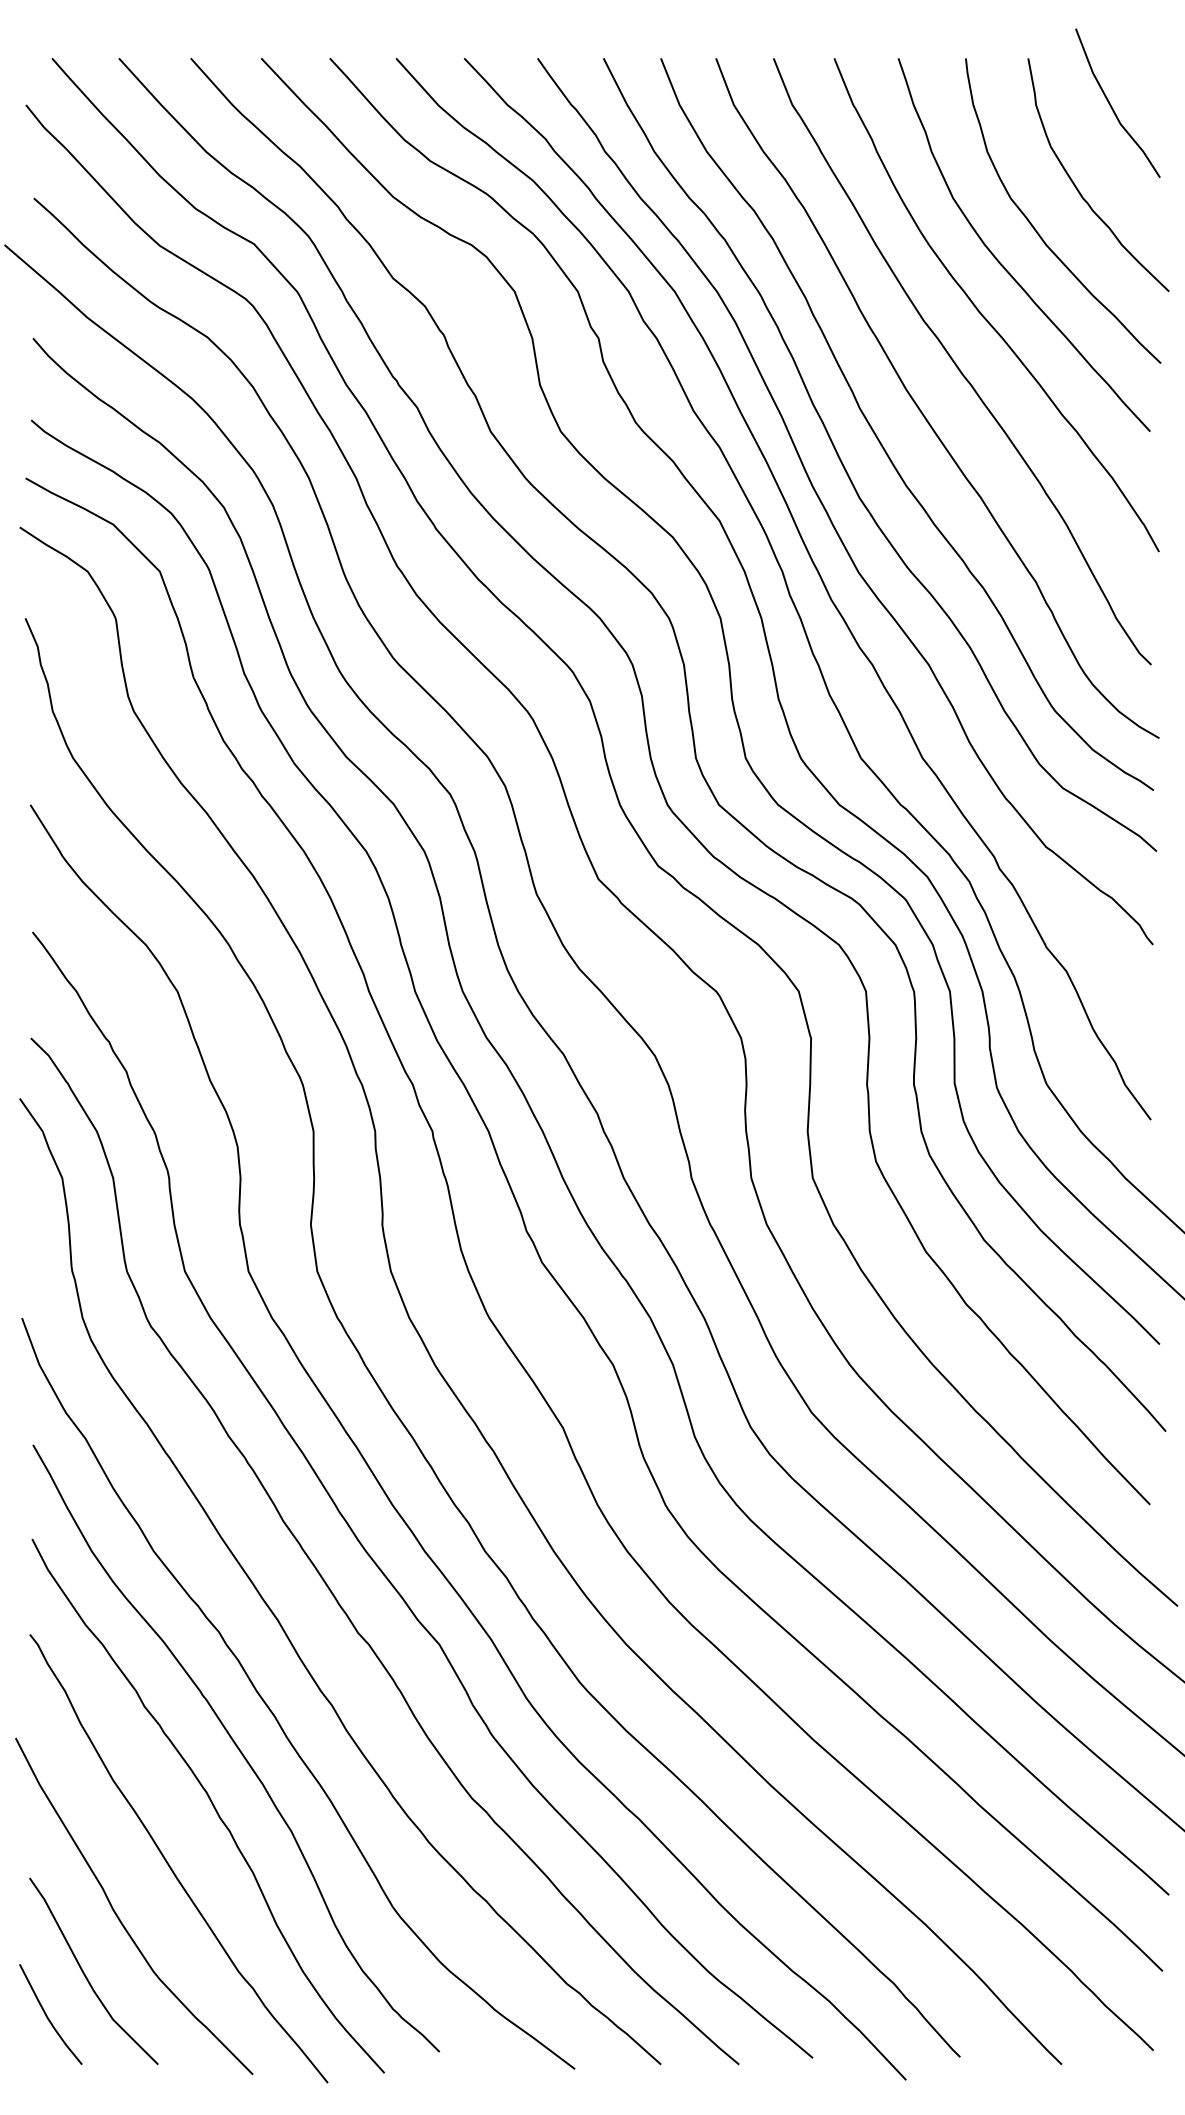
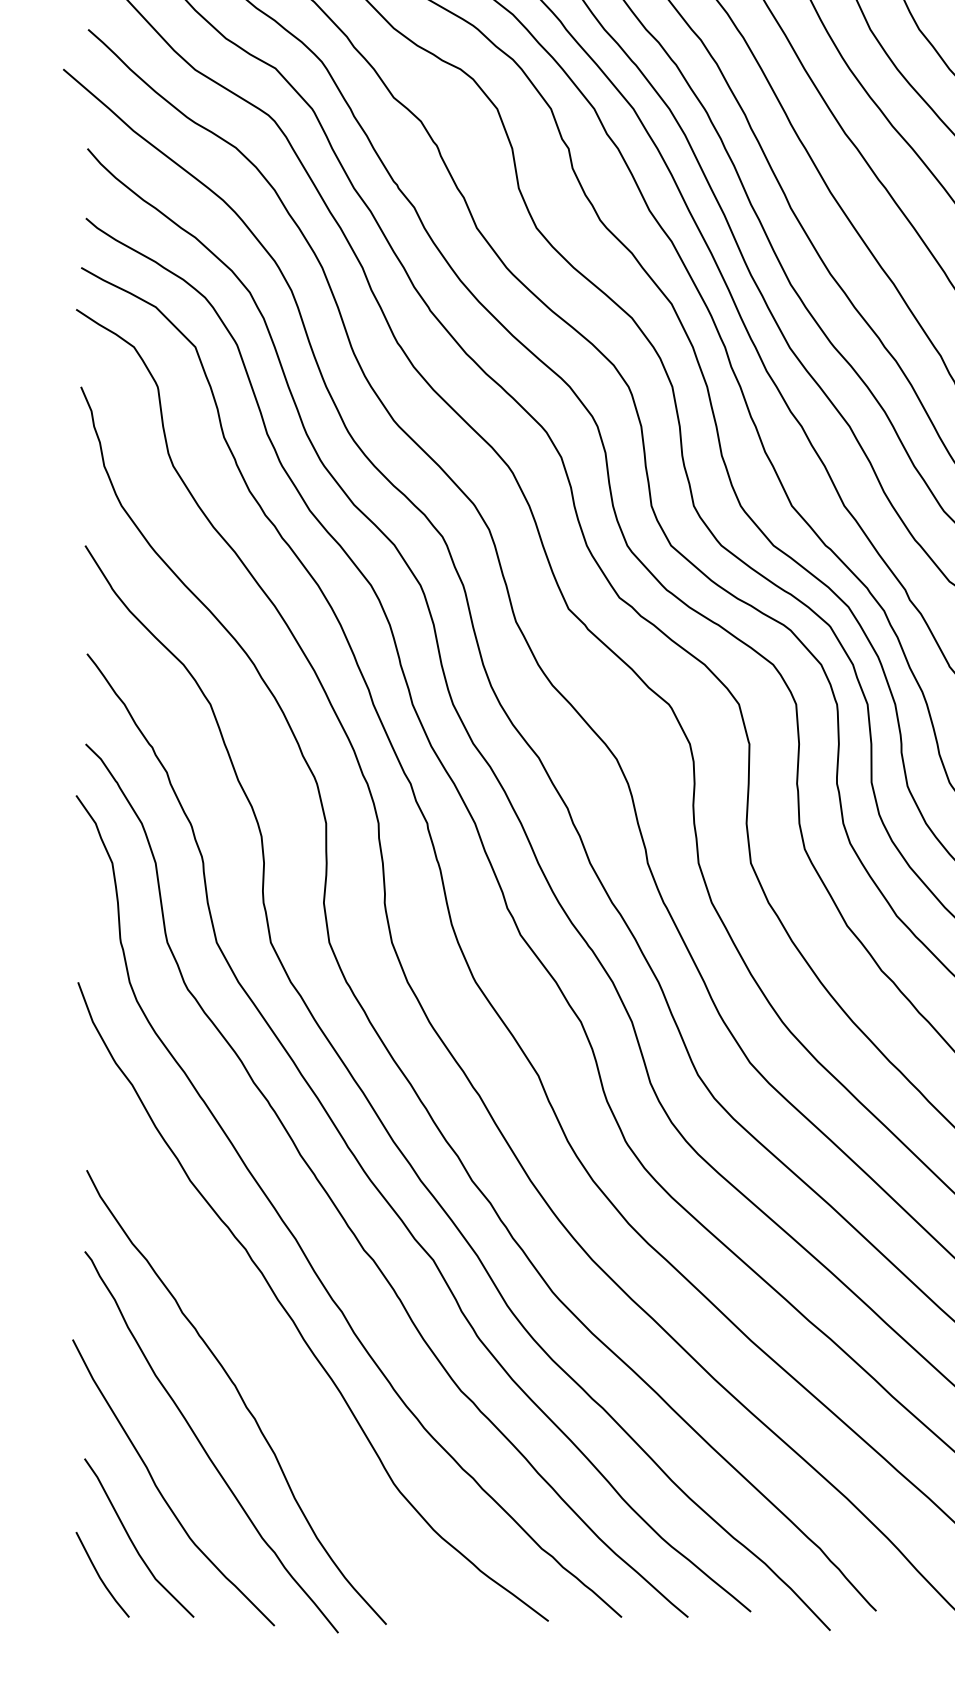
curve: (236, 1747) -> (260, 1347), removed

